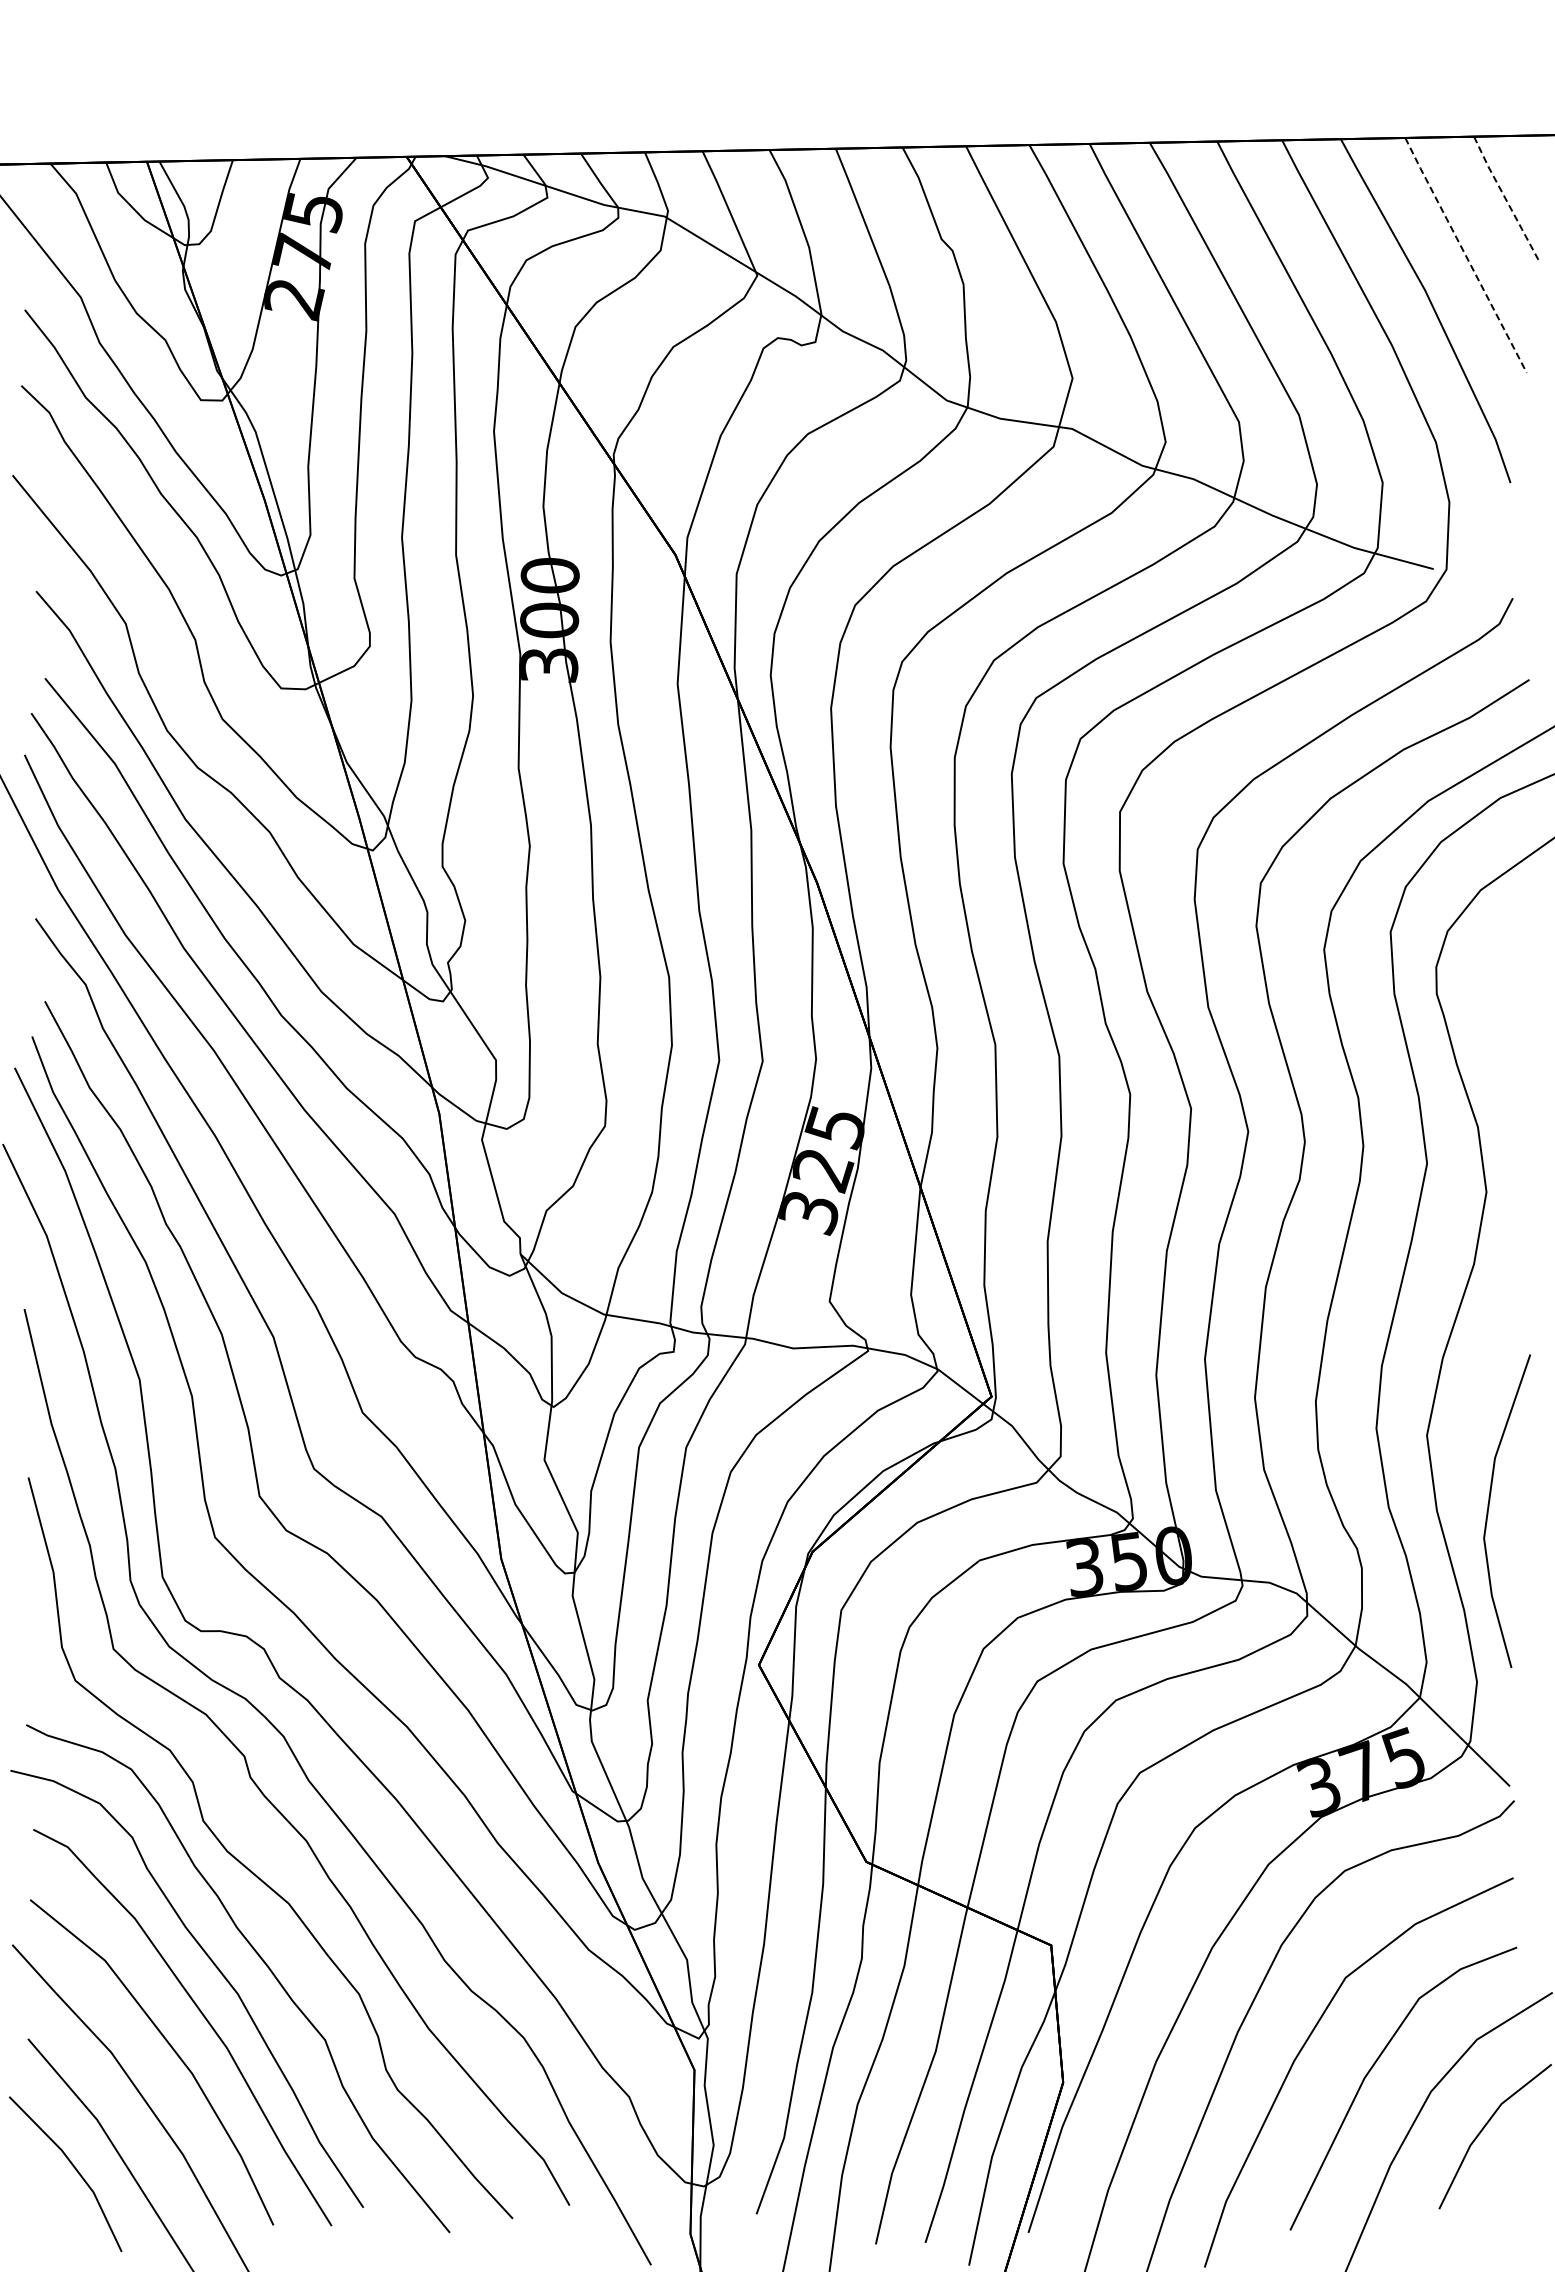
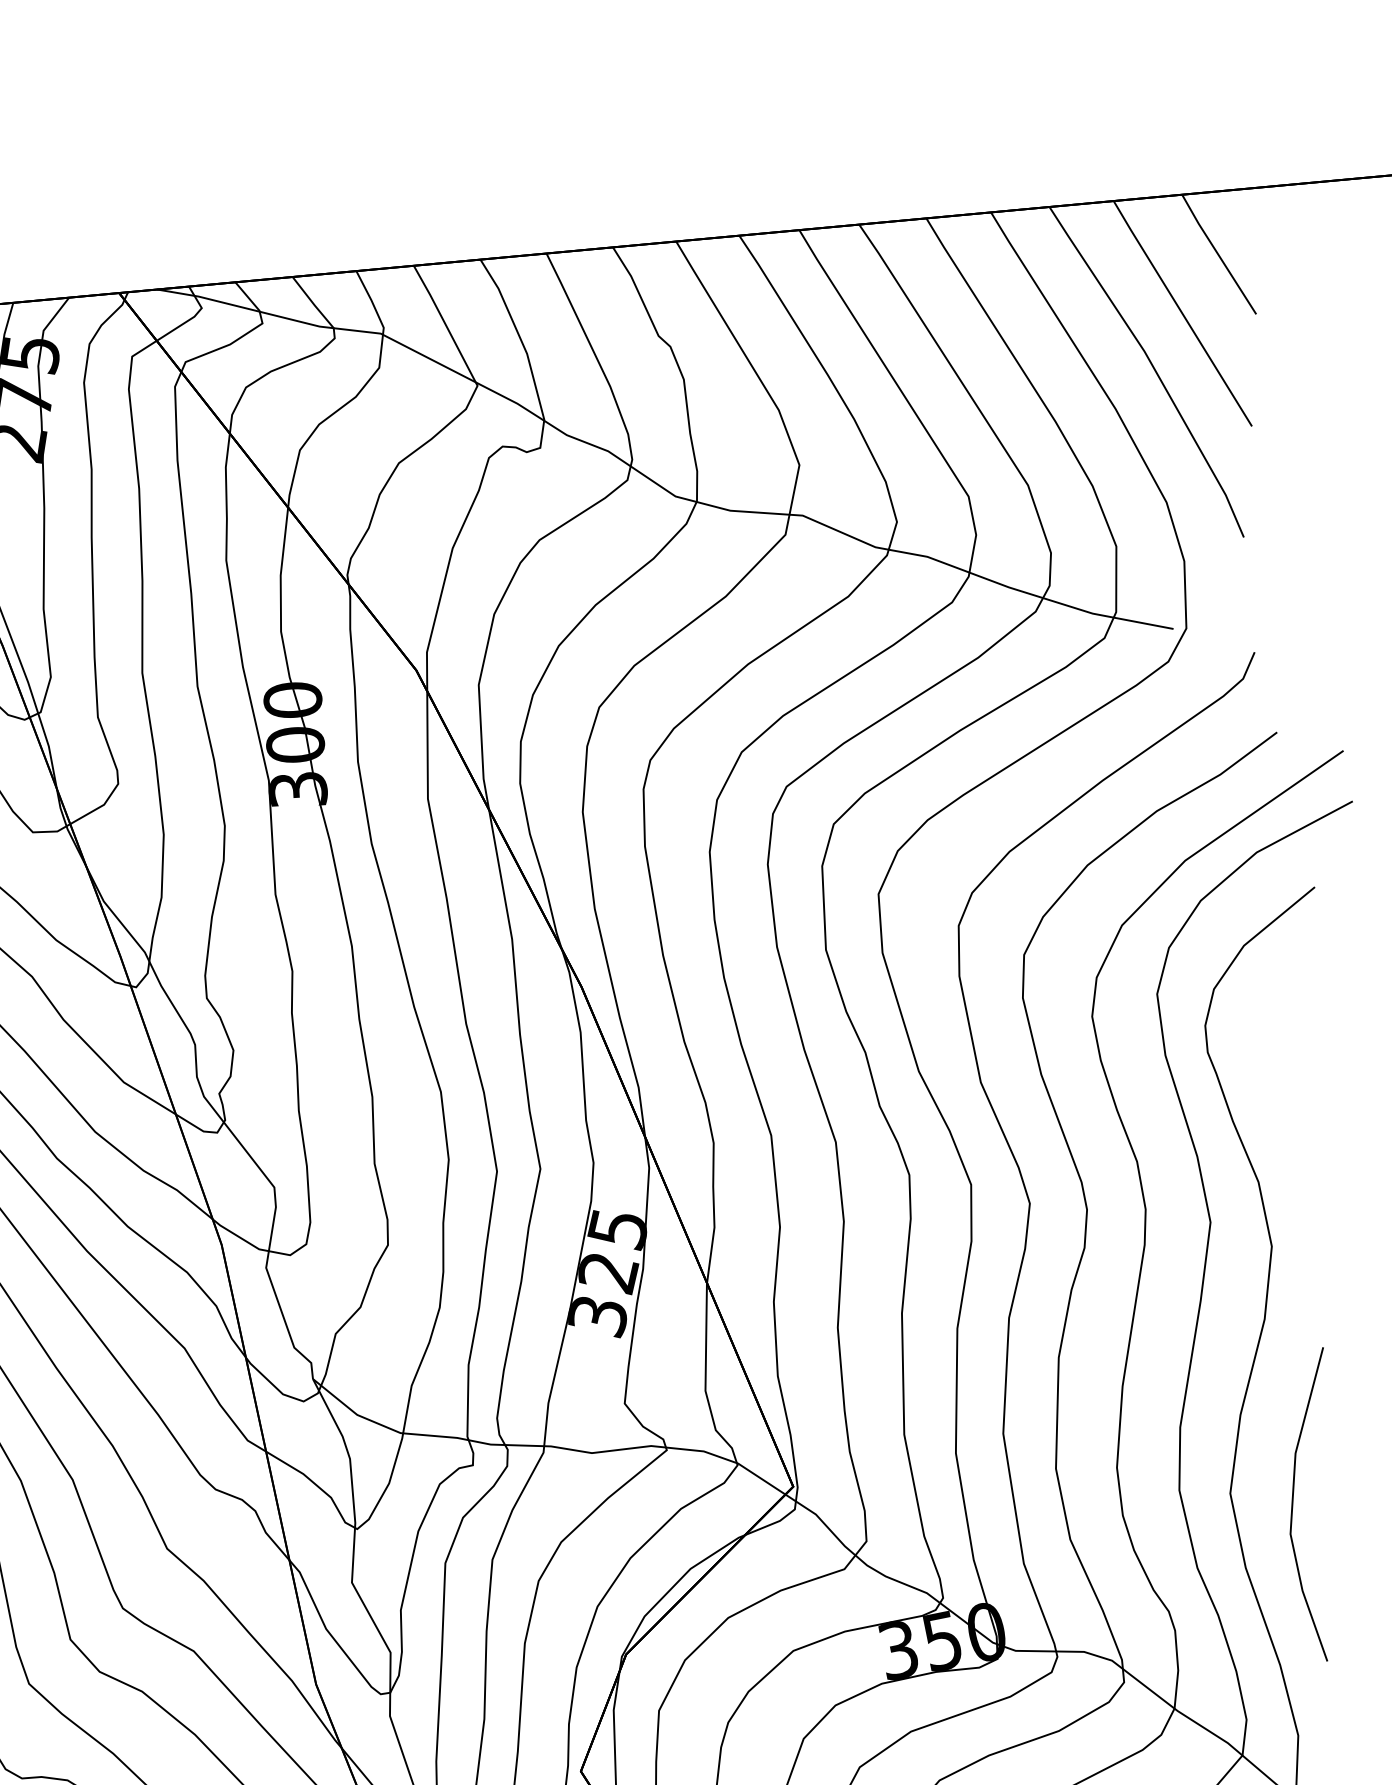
line: (1505, 199) -> (1218, 255), dashed -> solid
line: (1465, 255) -> (1182, 313), dashed -> solid
line: (1489, 1508) -> (1293, 1503), moved

